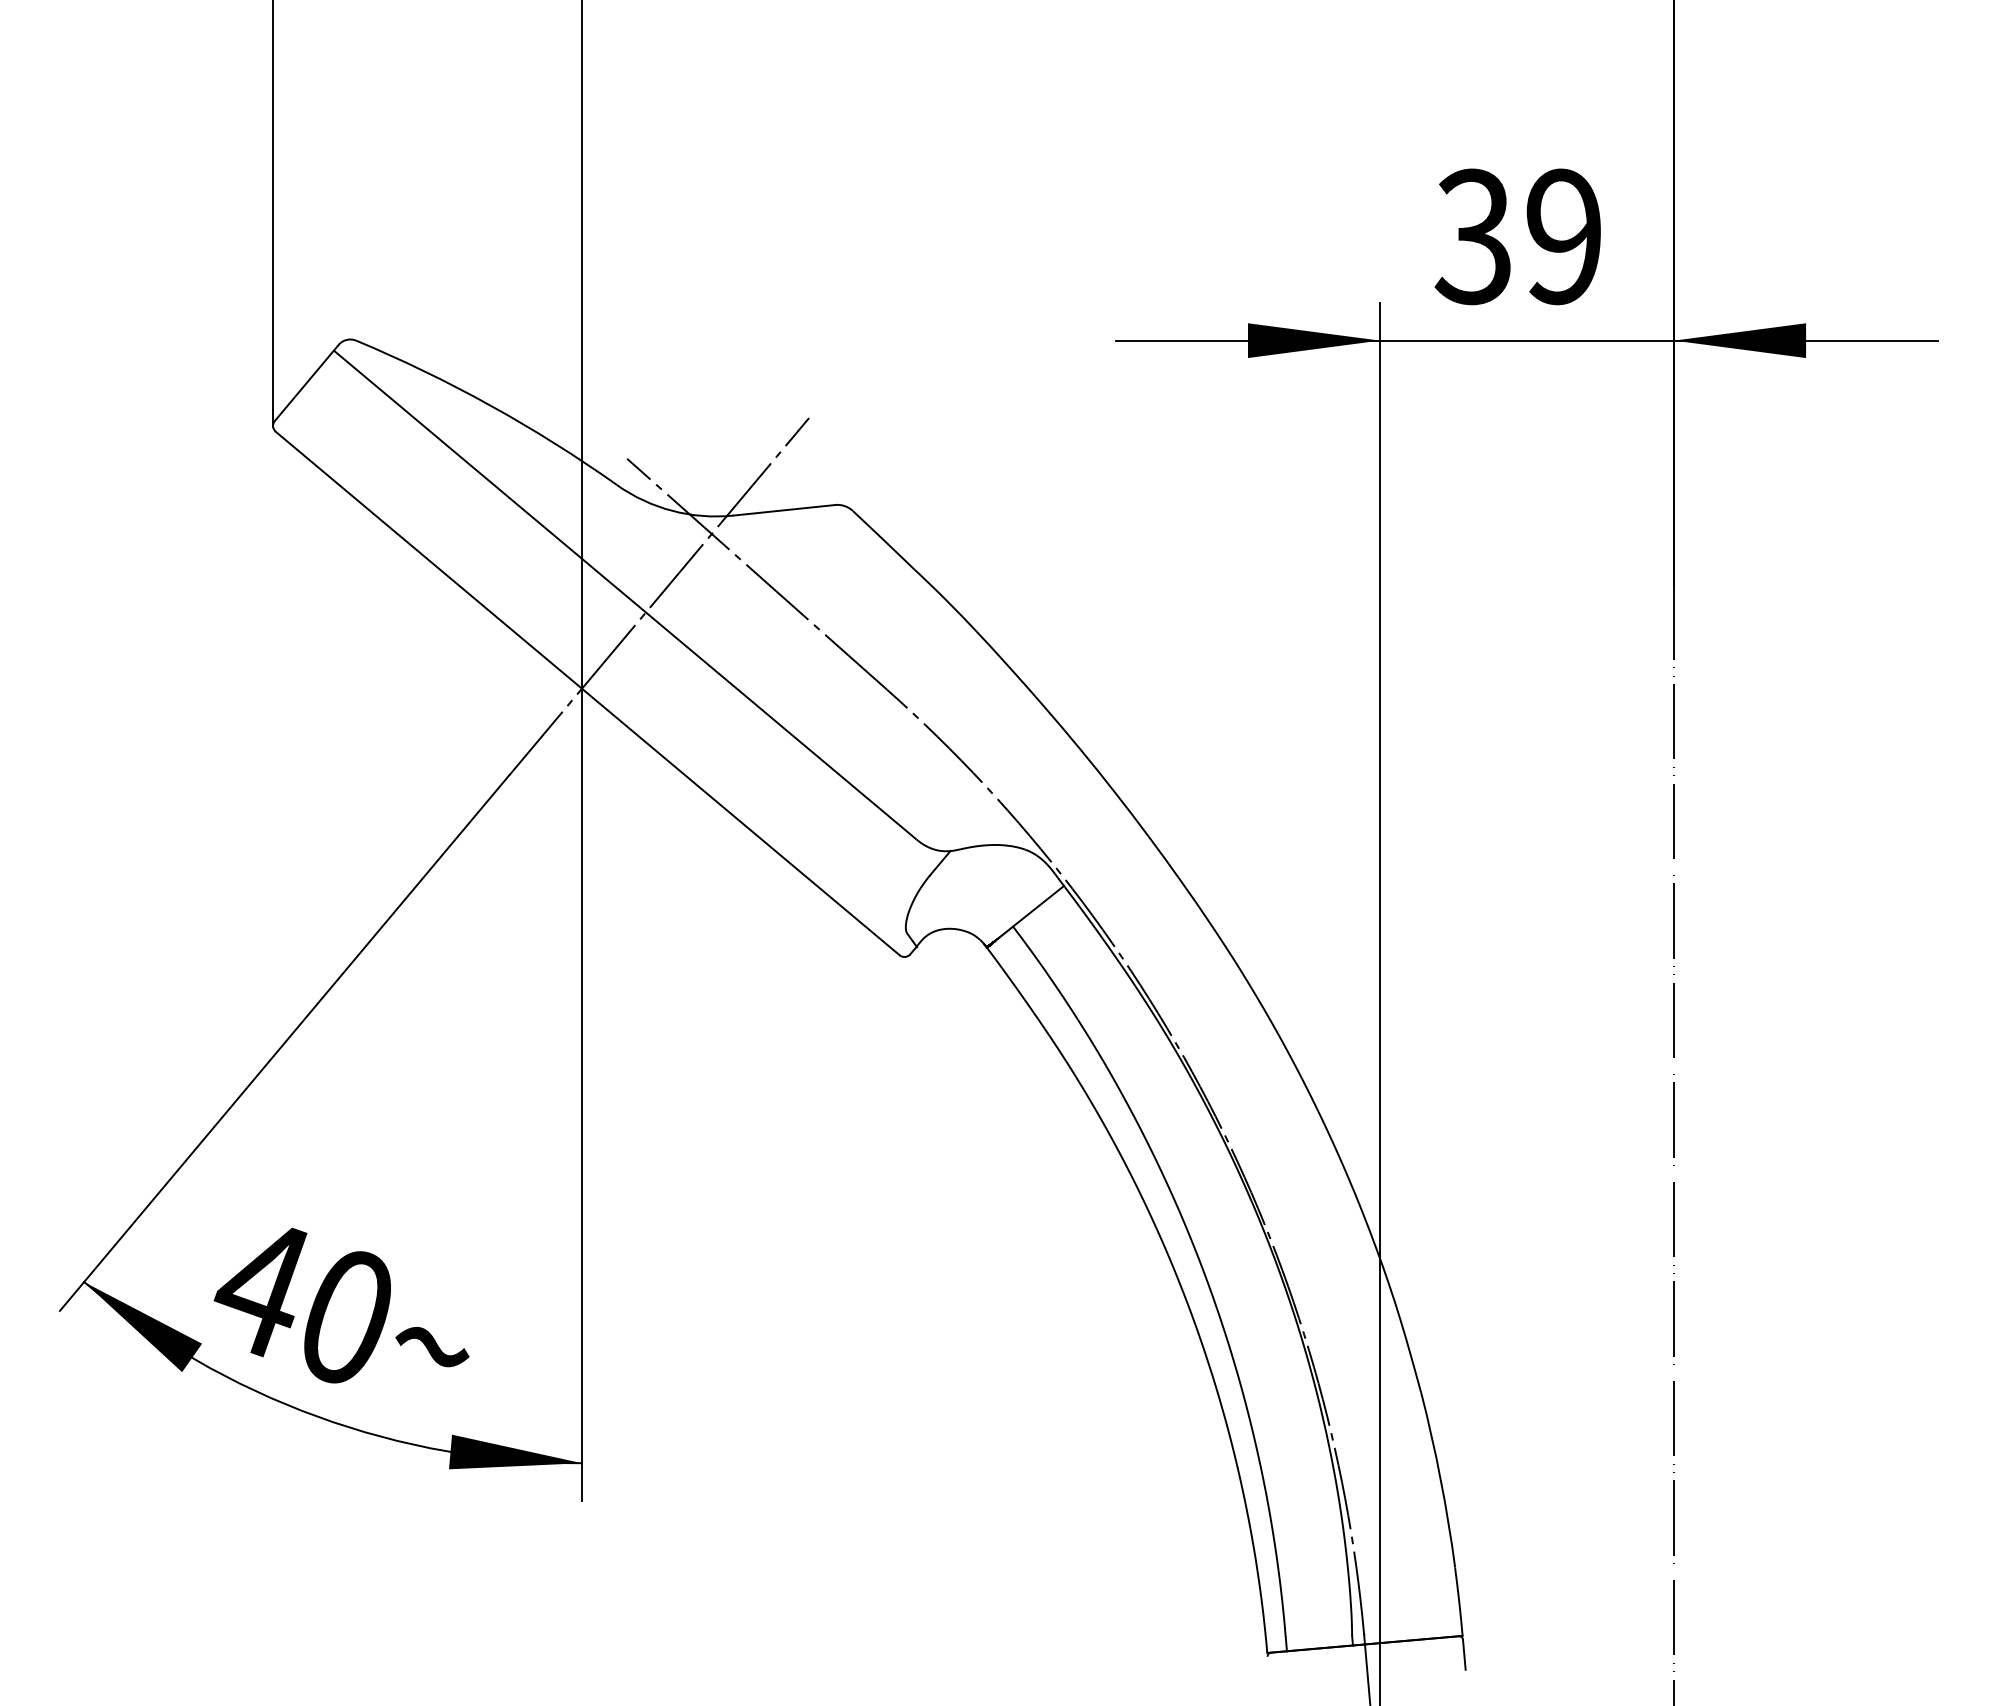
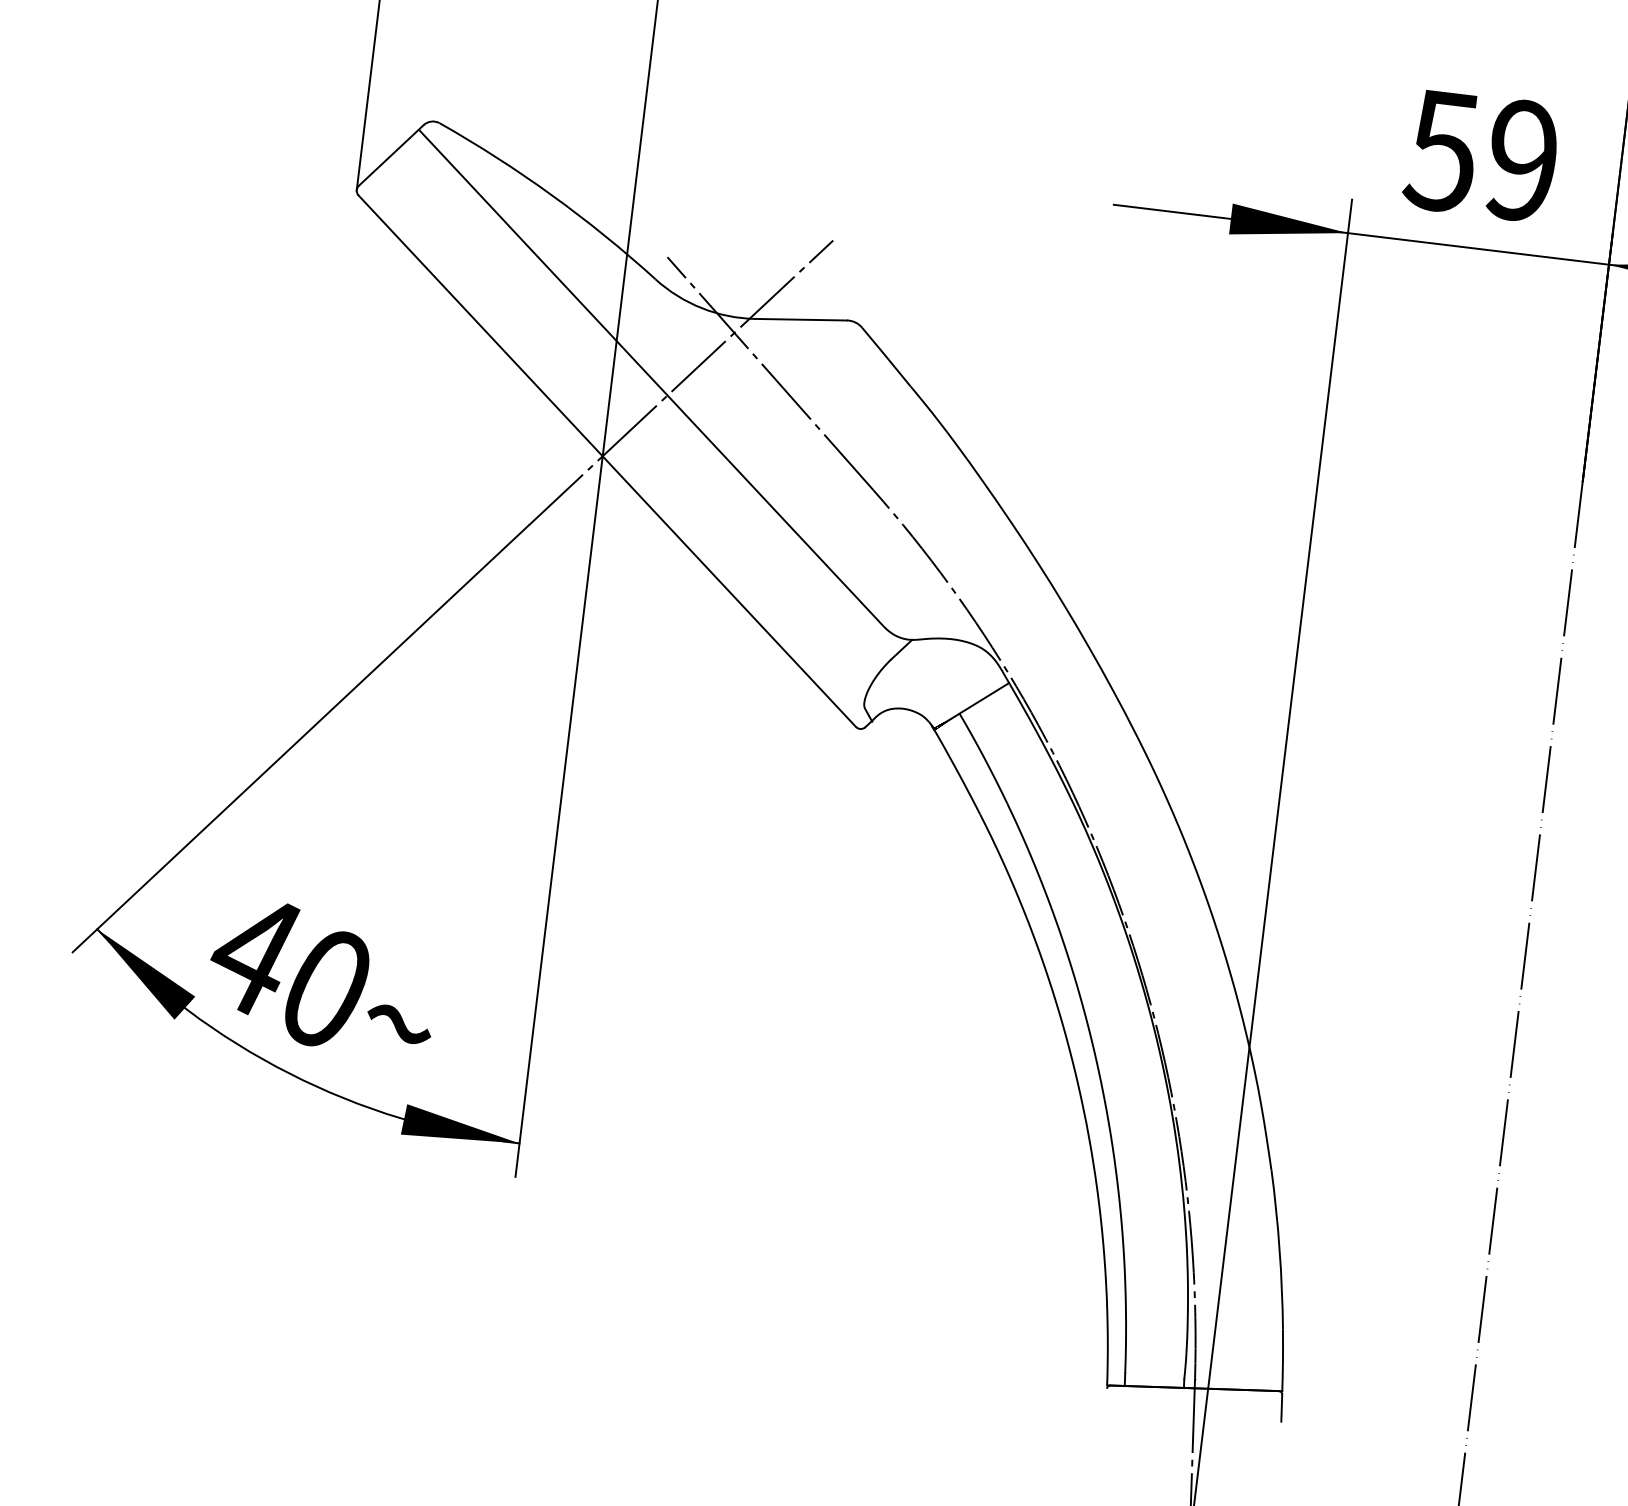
text: (1472, 236) -> (1441, 150), 39 -> 59

